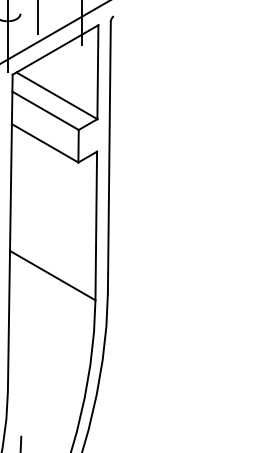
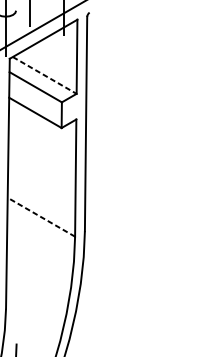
line: (56, 95) -> (44, 75), solid -> dashed
line: (52, 275) -> (41, 217), solid -> dashed

